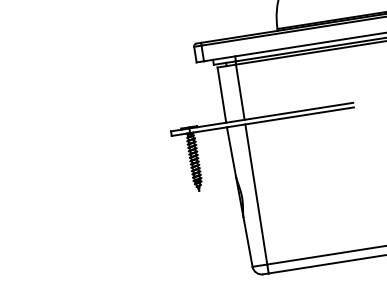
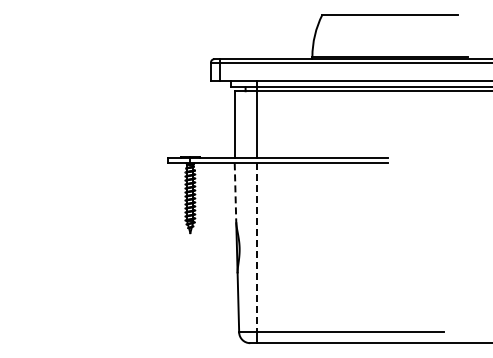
line: (231, 152) -> (235, 193), solid -> dashed
line: (256, 195) -> (256, 248), solid -> dashed

